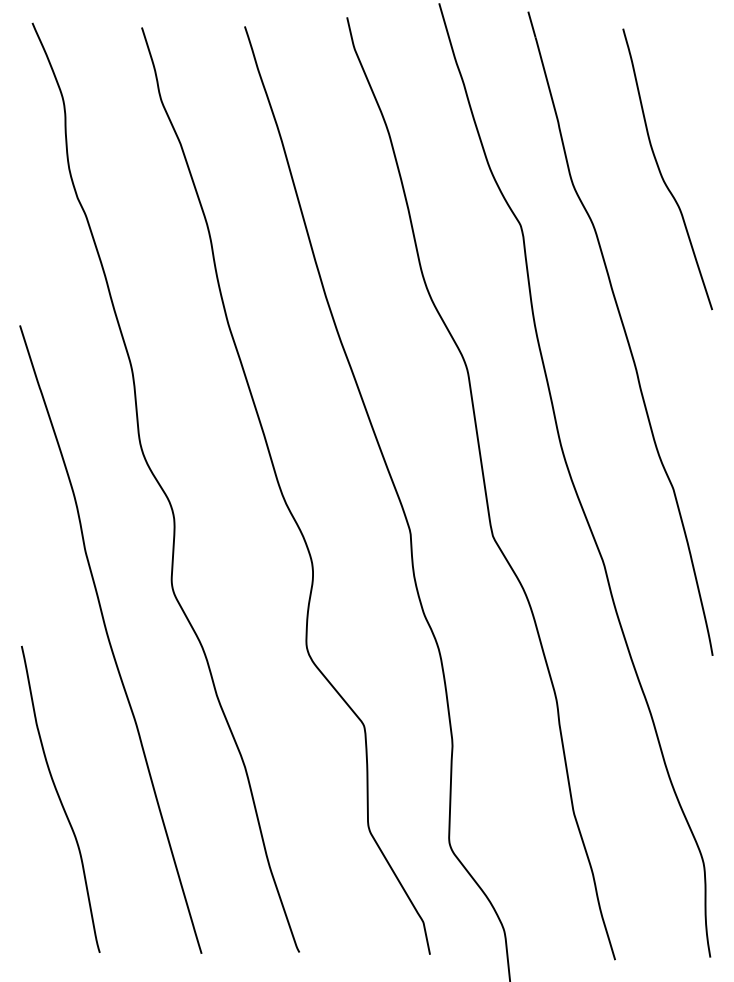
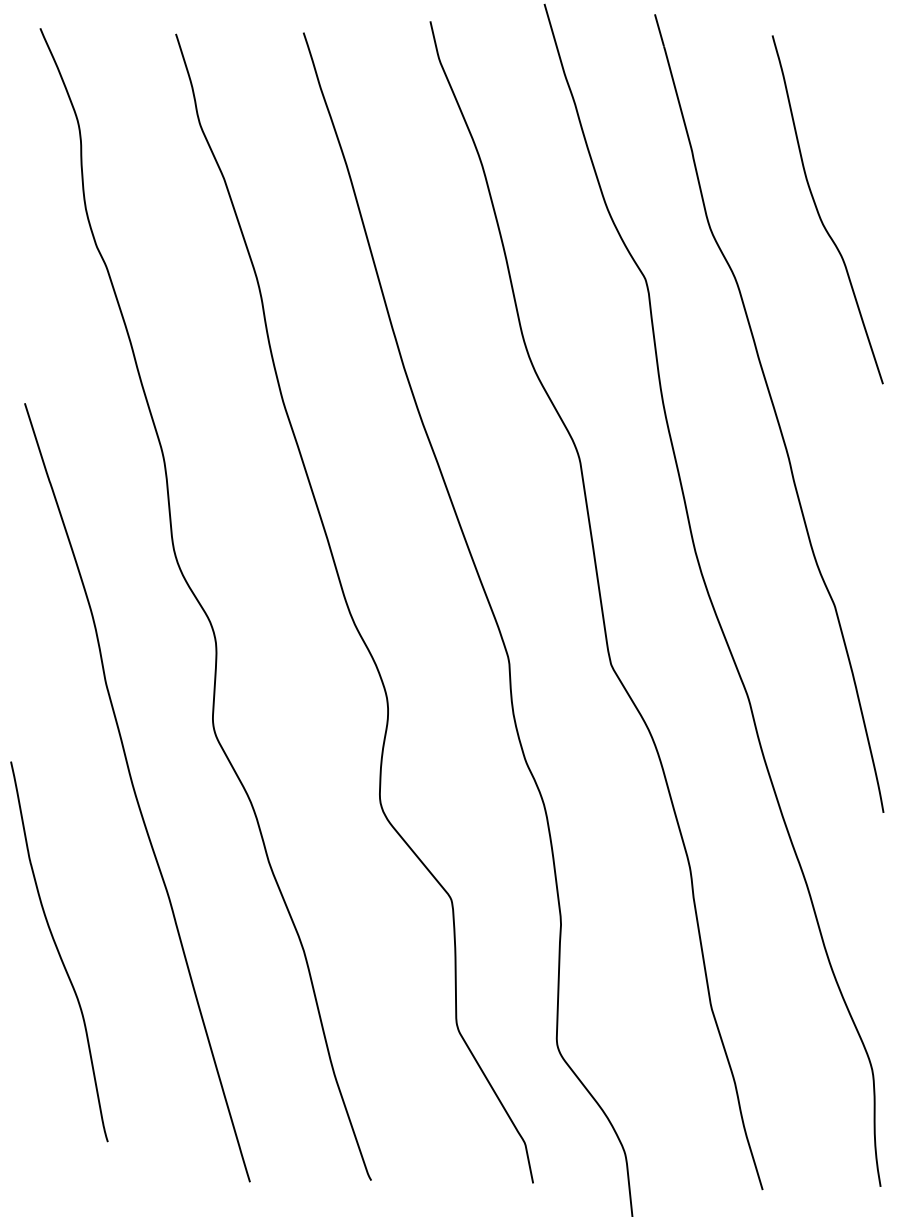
curve: (60, 799) -> (59, 951), moved

